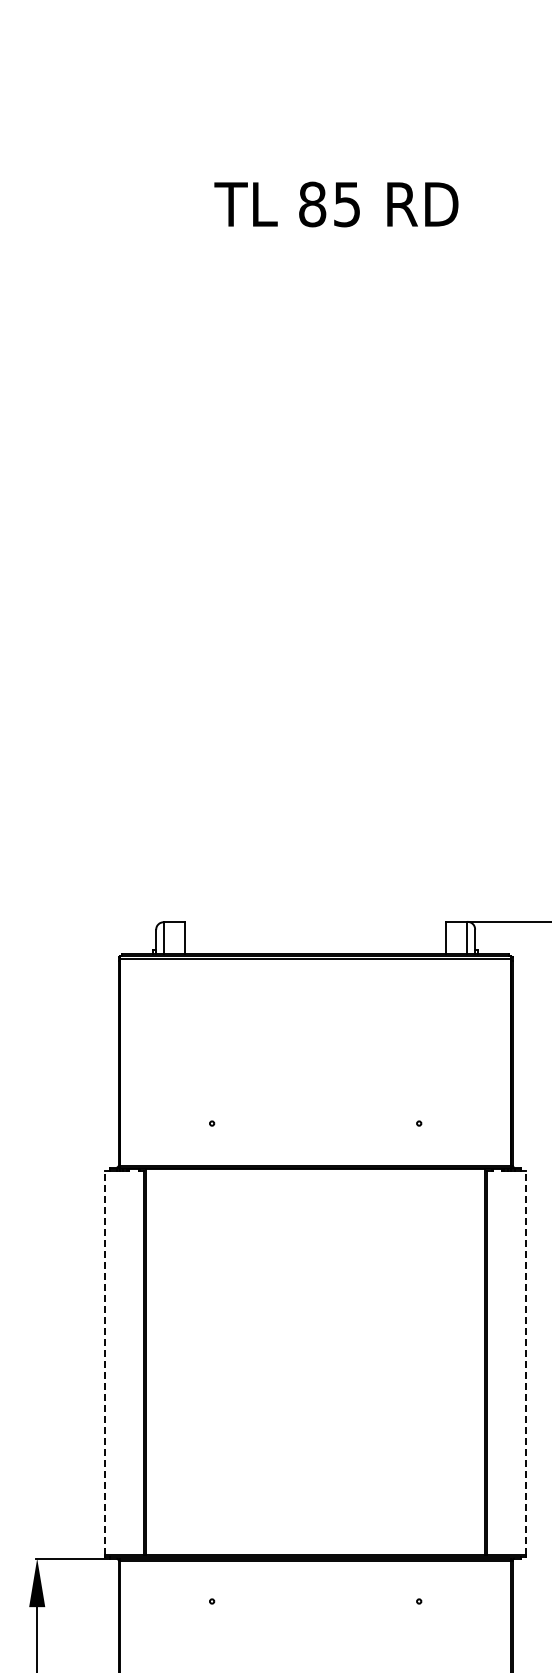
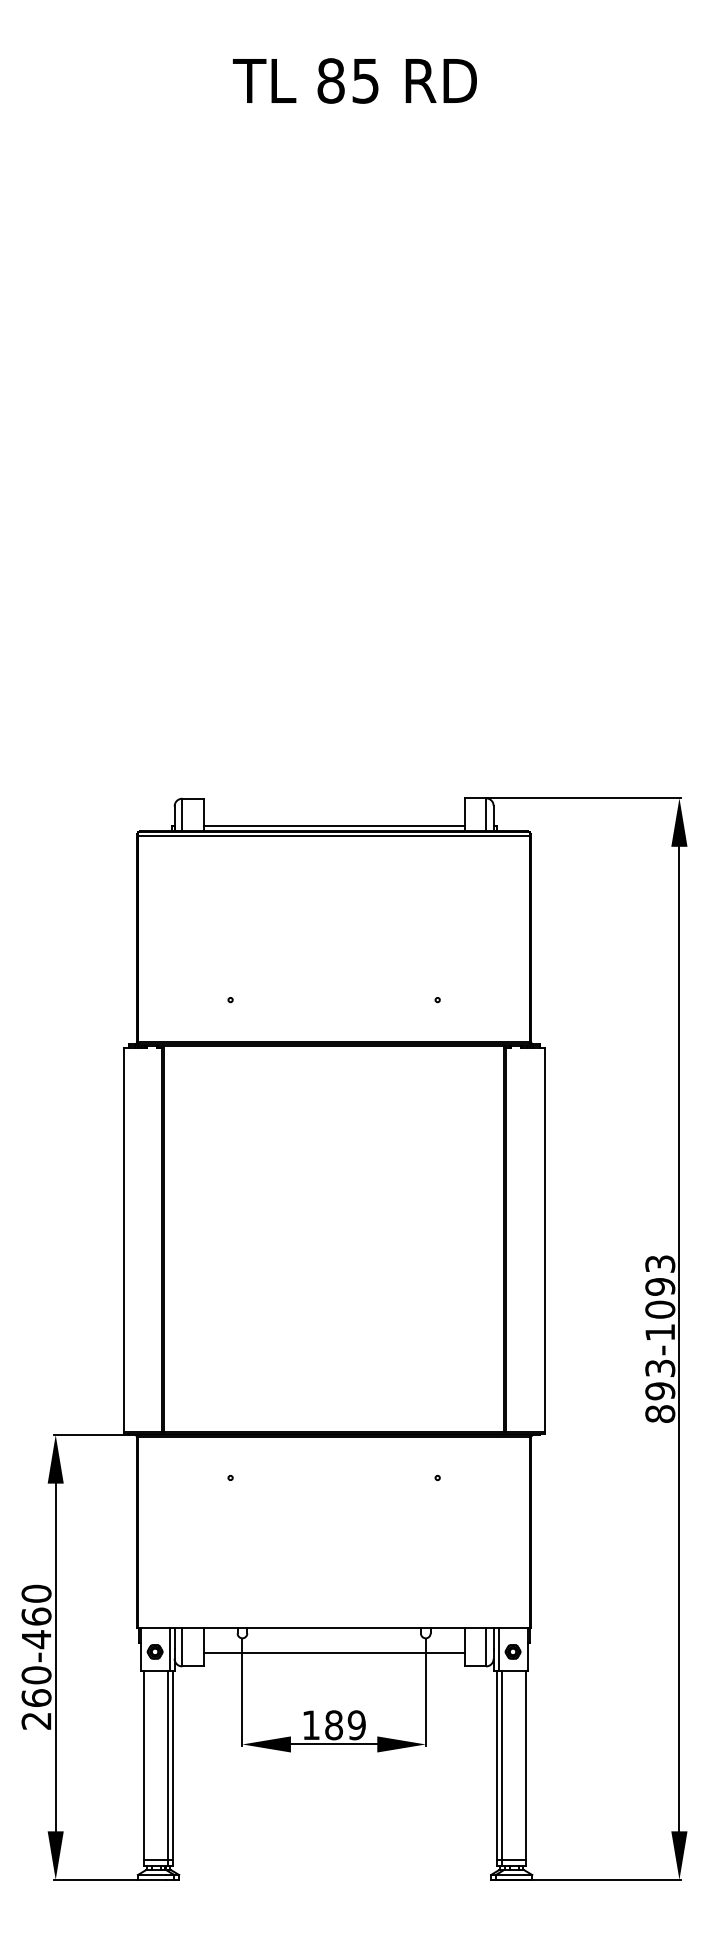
line: (314, 950) -> (333, 826), added
line: (104, 1363) -> (123, 1239), dashed -> solid
line: (525, 1363) -> (544, 1239), dashed -> solid

